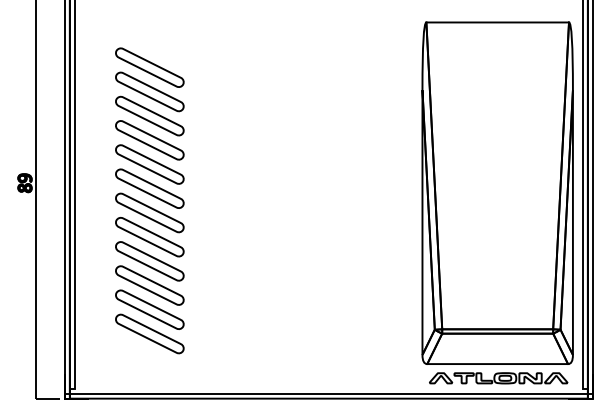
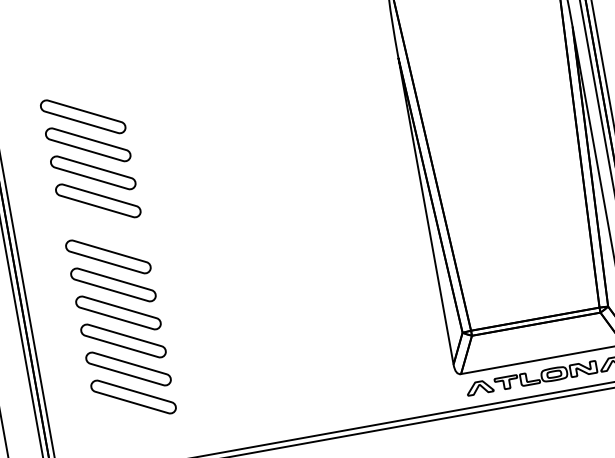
part: (149, 67) -> (77, 88), removed
part: (149, 188) -> (102, 228), removed

